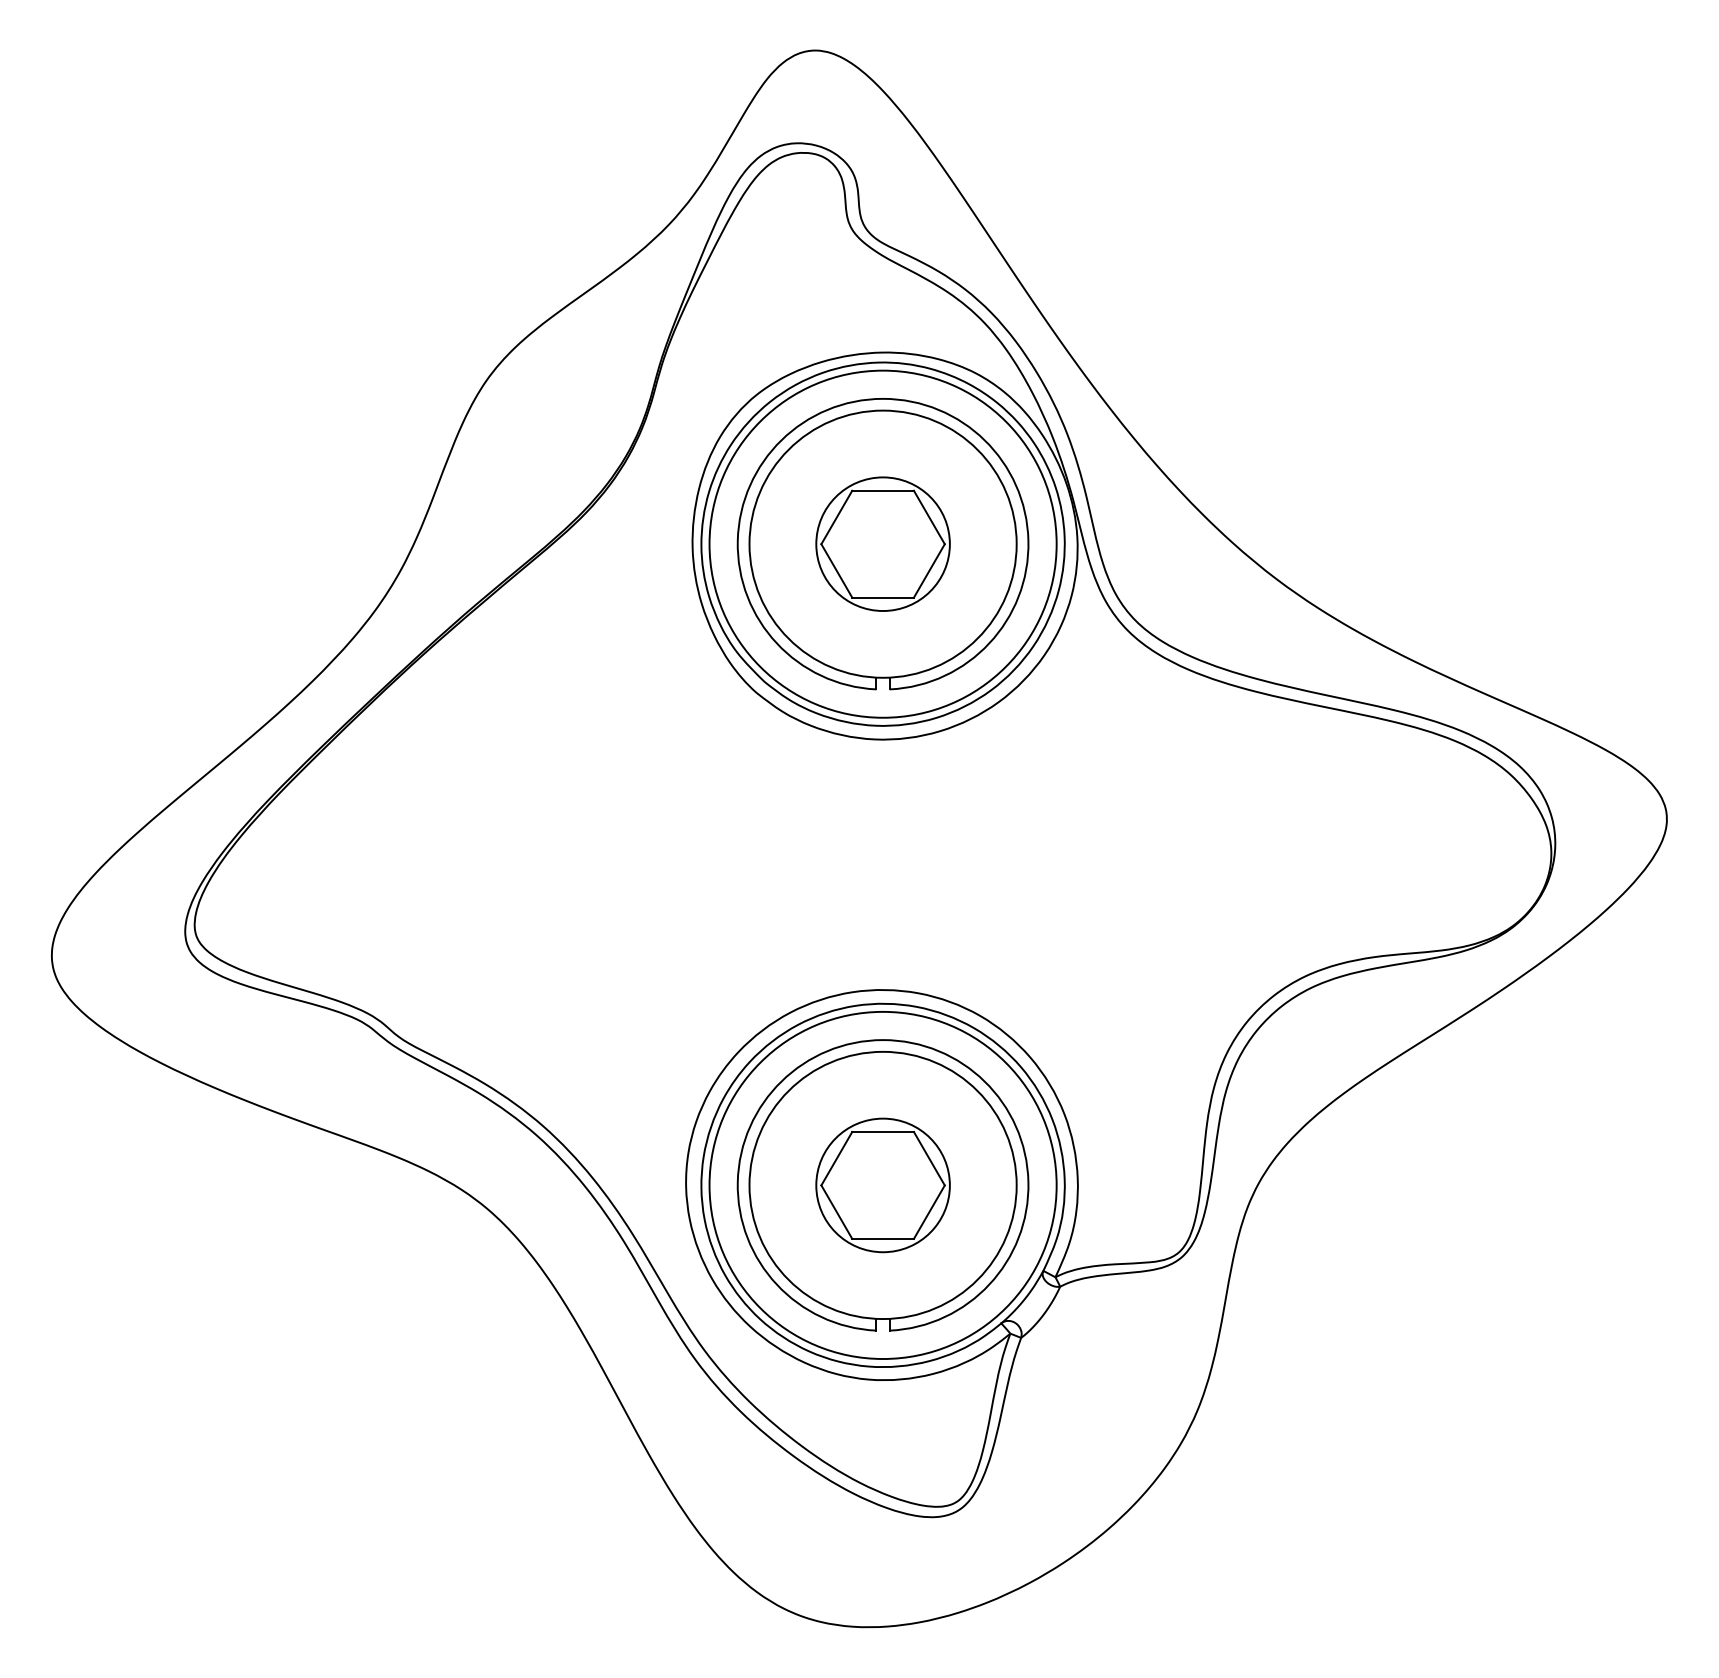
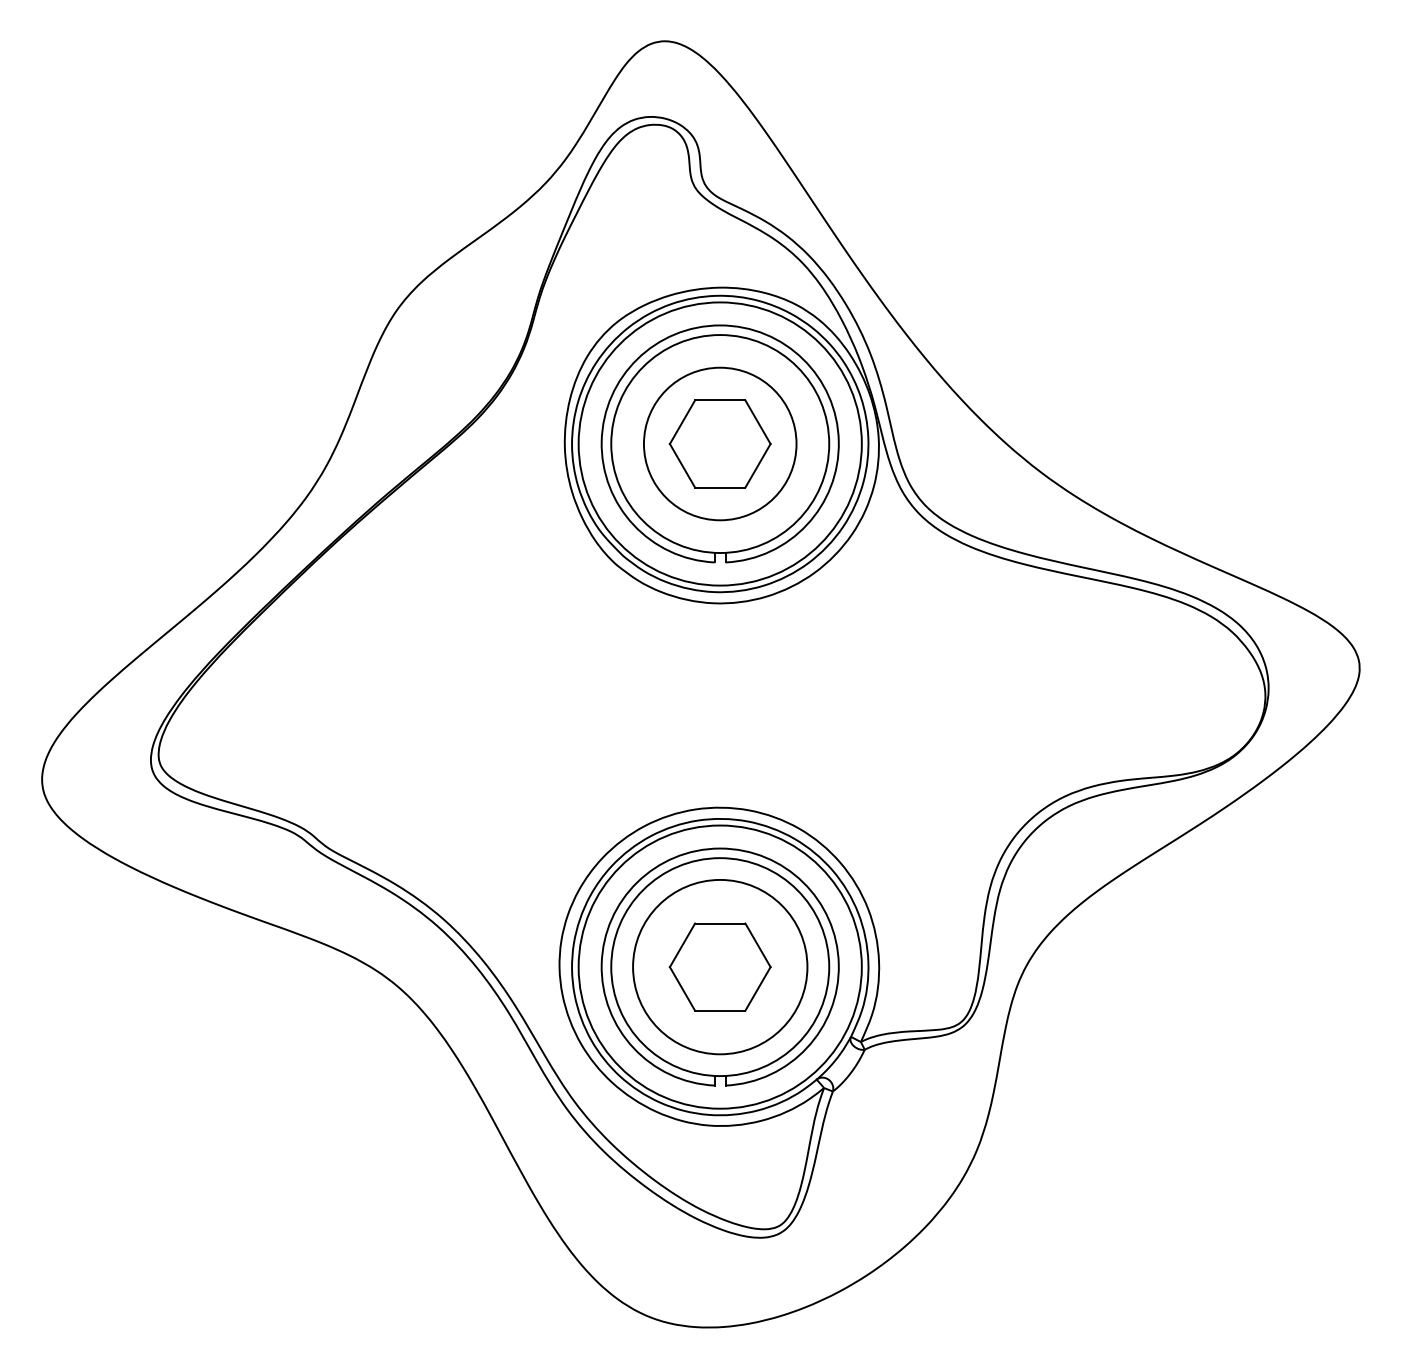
circle: (882, 543) -> (719, 443), size x1.4
circle: (882, 1184) -> (719, 966), size x1.6

